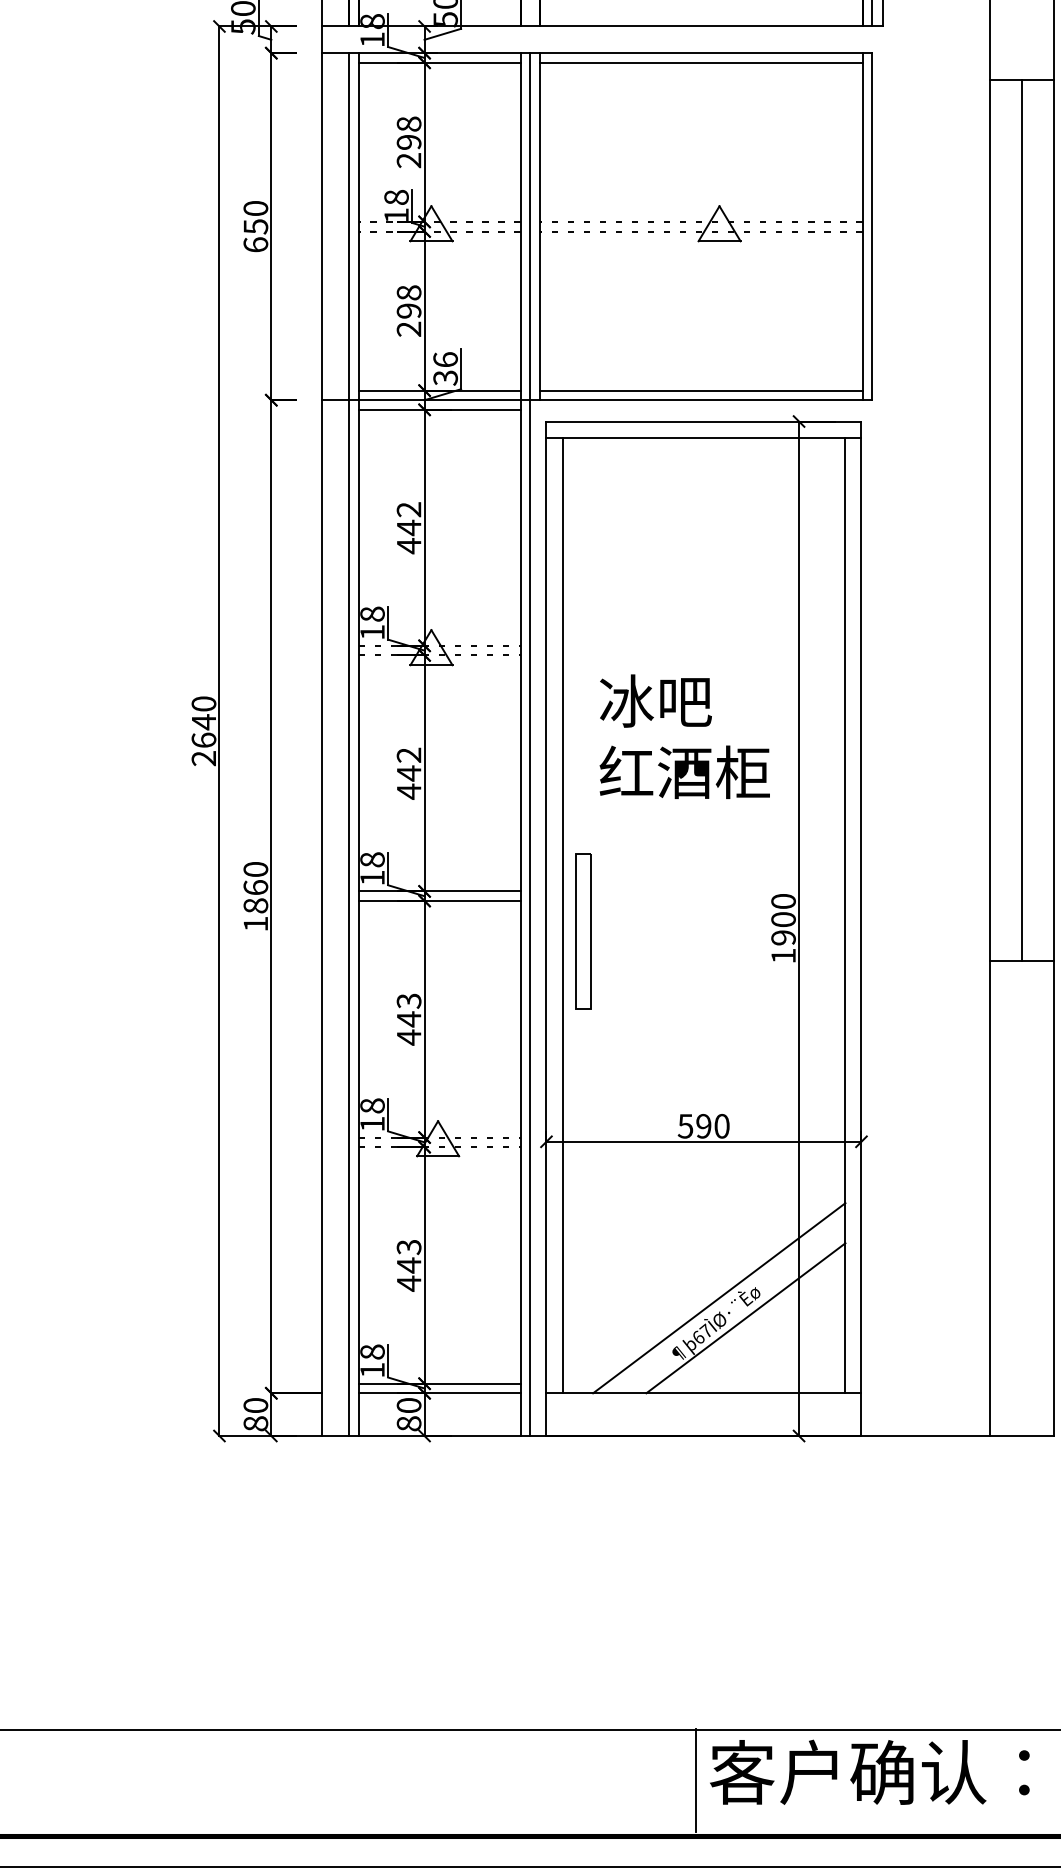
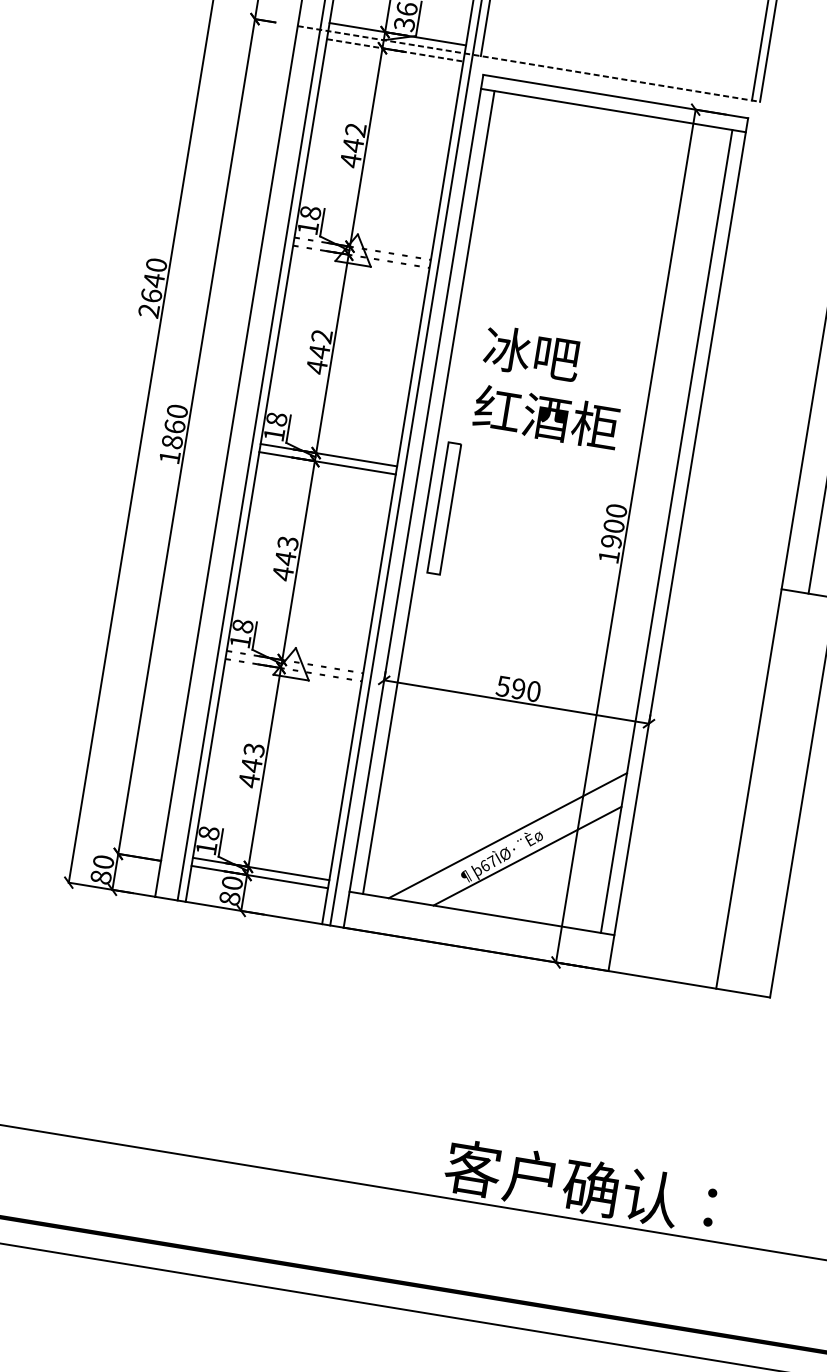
line: (701, 390) -> (617, 70), removed
line: (597, 400) -> (529, 64), solid -> dashed
line: (440, 409) -> (395, 50), solid -> dashed
text: (684, 736) -> (551, 387), moved
text: (869, 1771) -> (580, 1185), moved
line: (695, 1780) -> (421, 1237), removed

